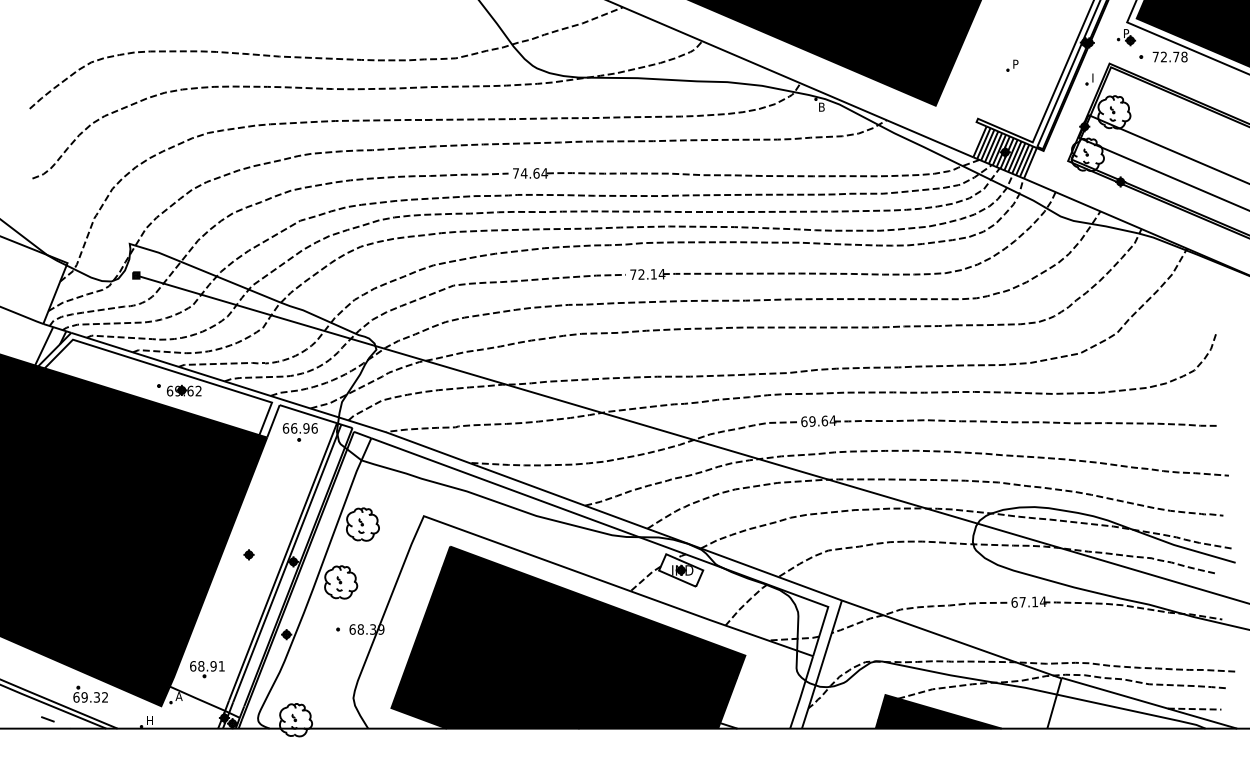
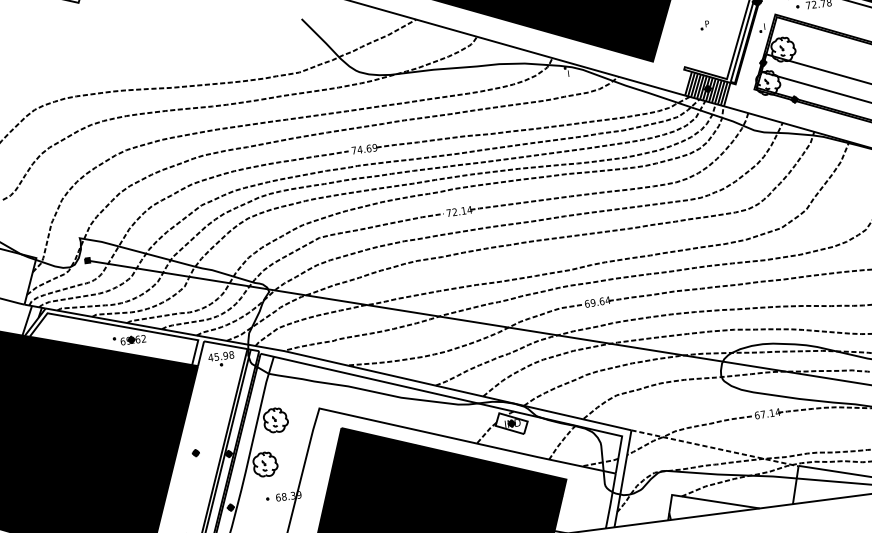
text: (822, 106) -> (570, 72), B -> I
text: (544, 173) -> (374, 147), 74.64 -> 74.69
text: (299, 428) -> (220, 356), 66.96 -> 45.98
line: (951, 639) -> (714, 448), solid -> dashed
fill: (938, 711) -> (712, 501), removed

